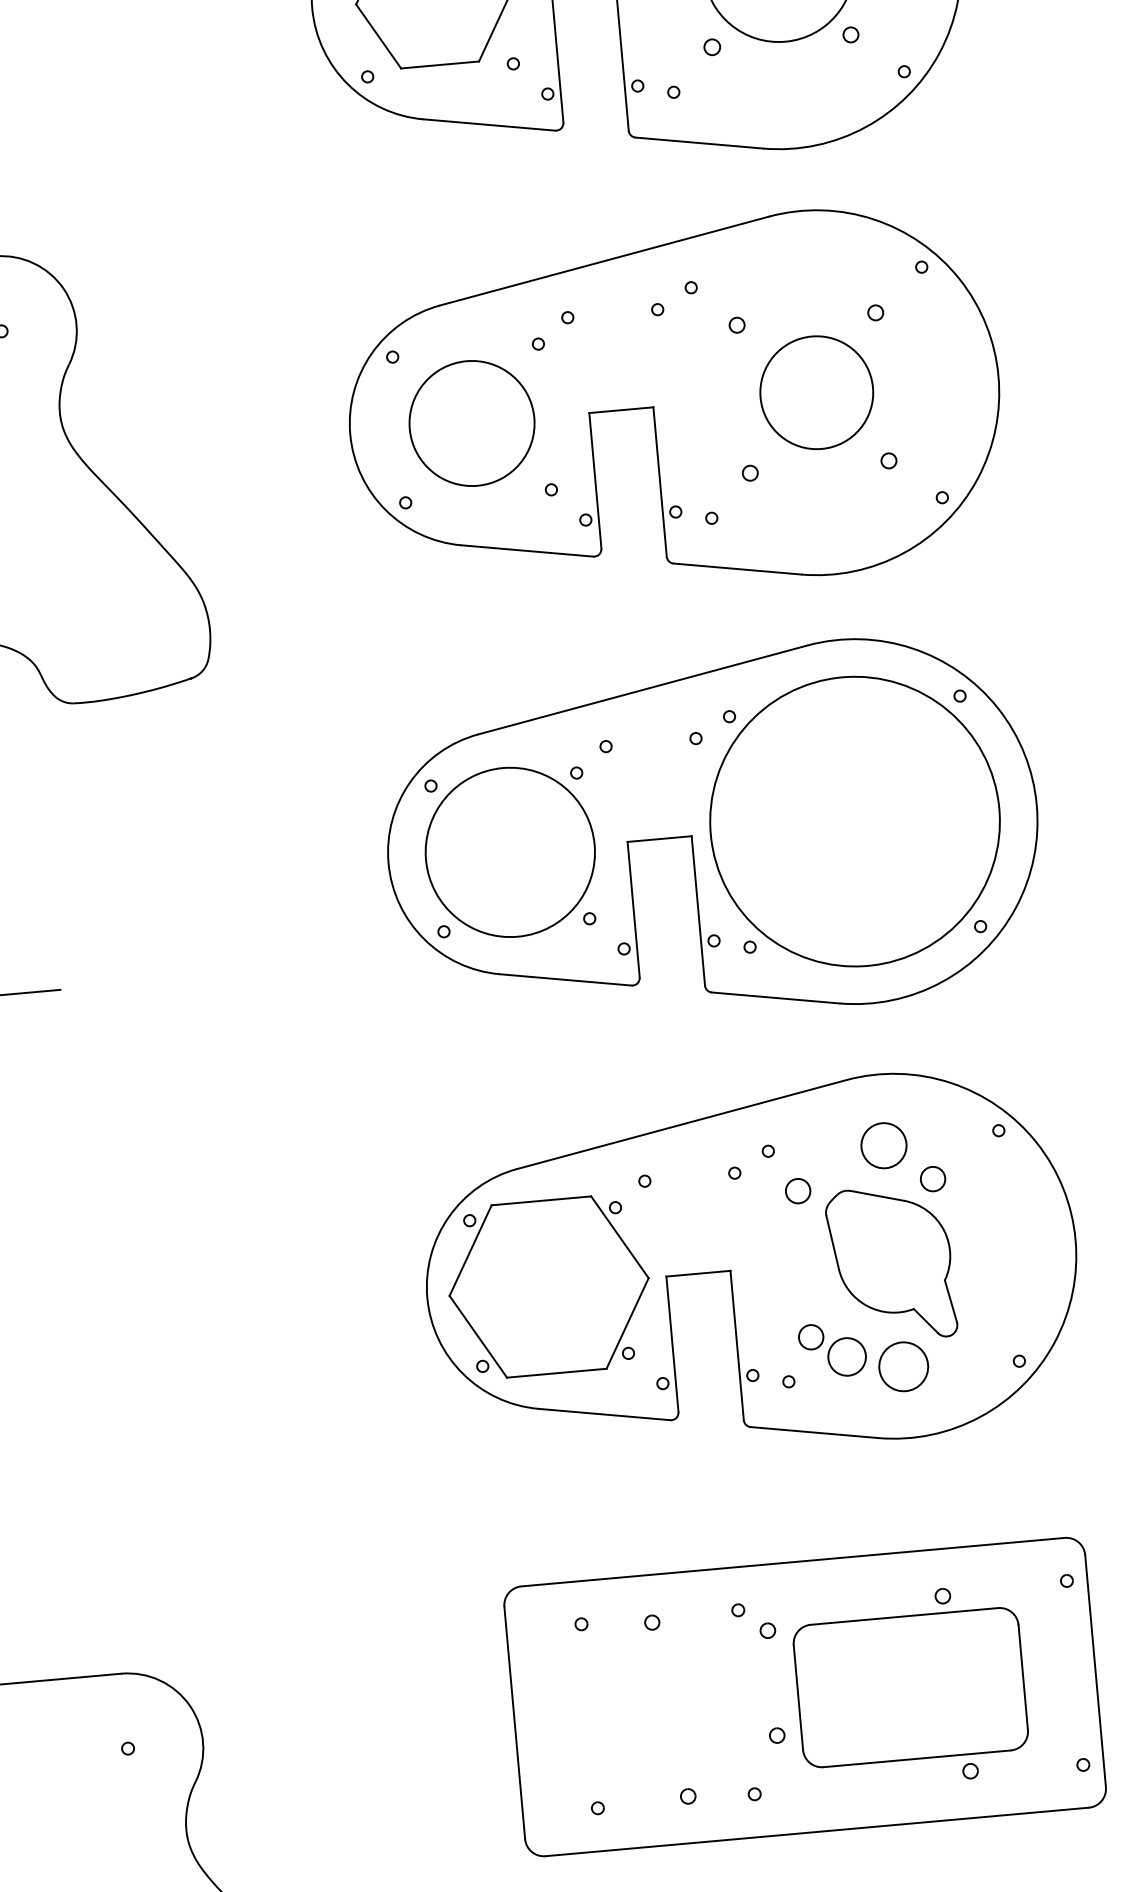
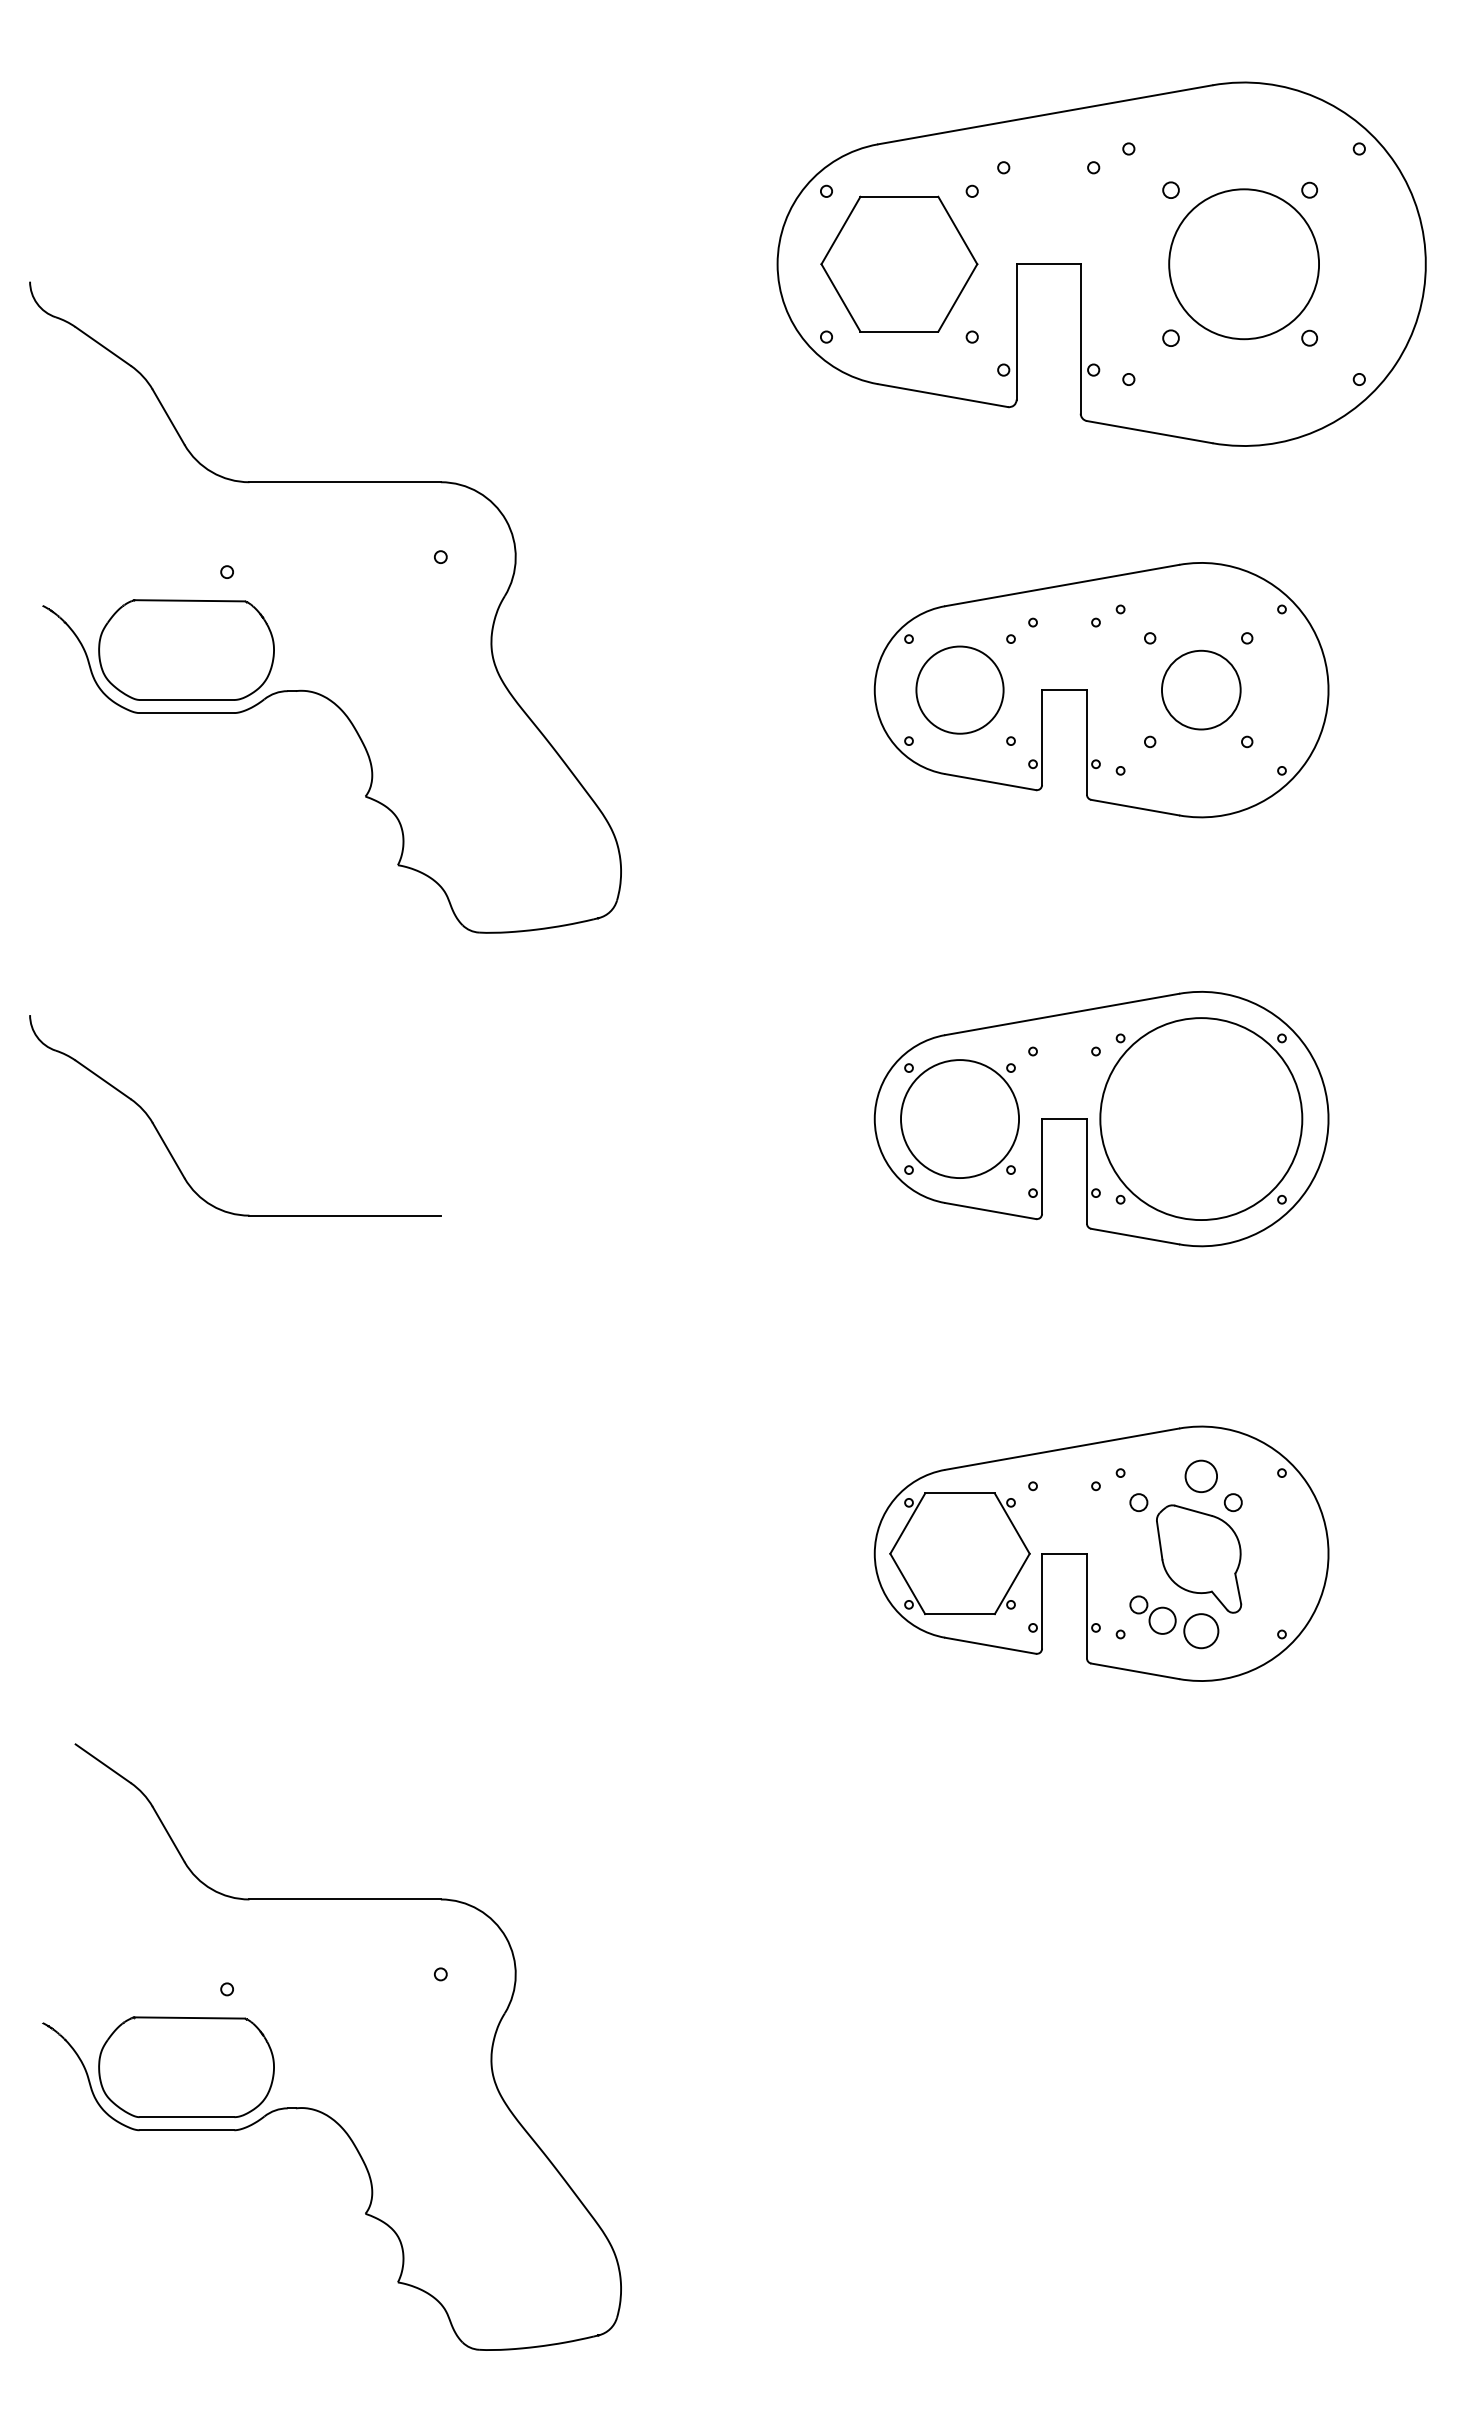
part: (674, 404) -> (1101, 689), size x0.7
part: (712, 833) -> (1101, 1118), size x0.7
part: (751, 1268) -> (1101, 1553), size x0.7
part: (804, 1696) -> (1116, 1982), removed

